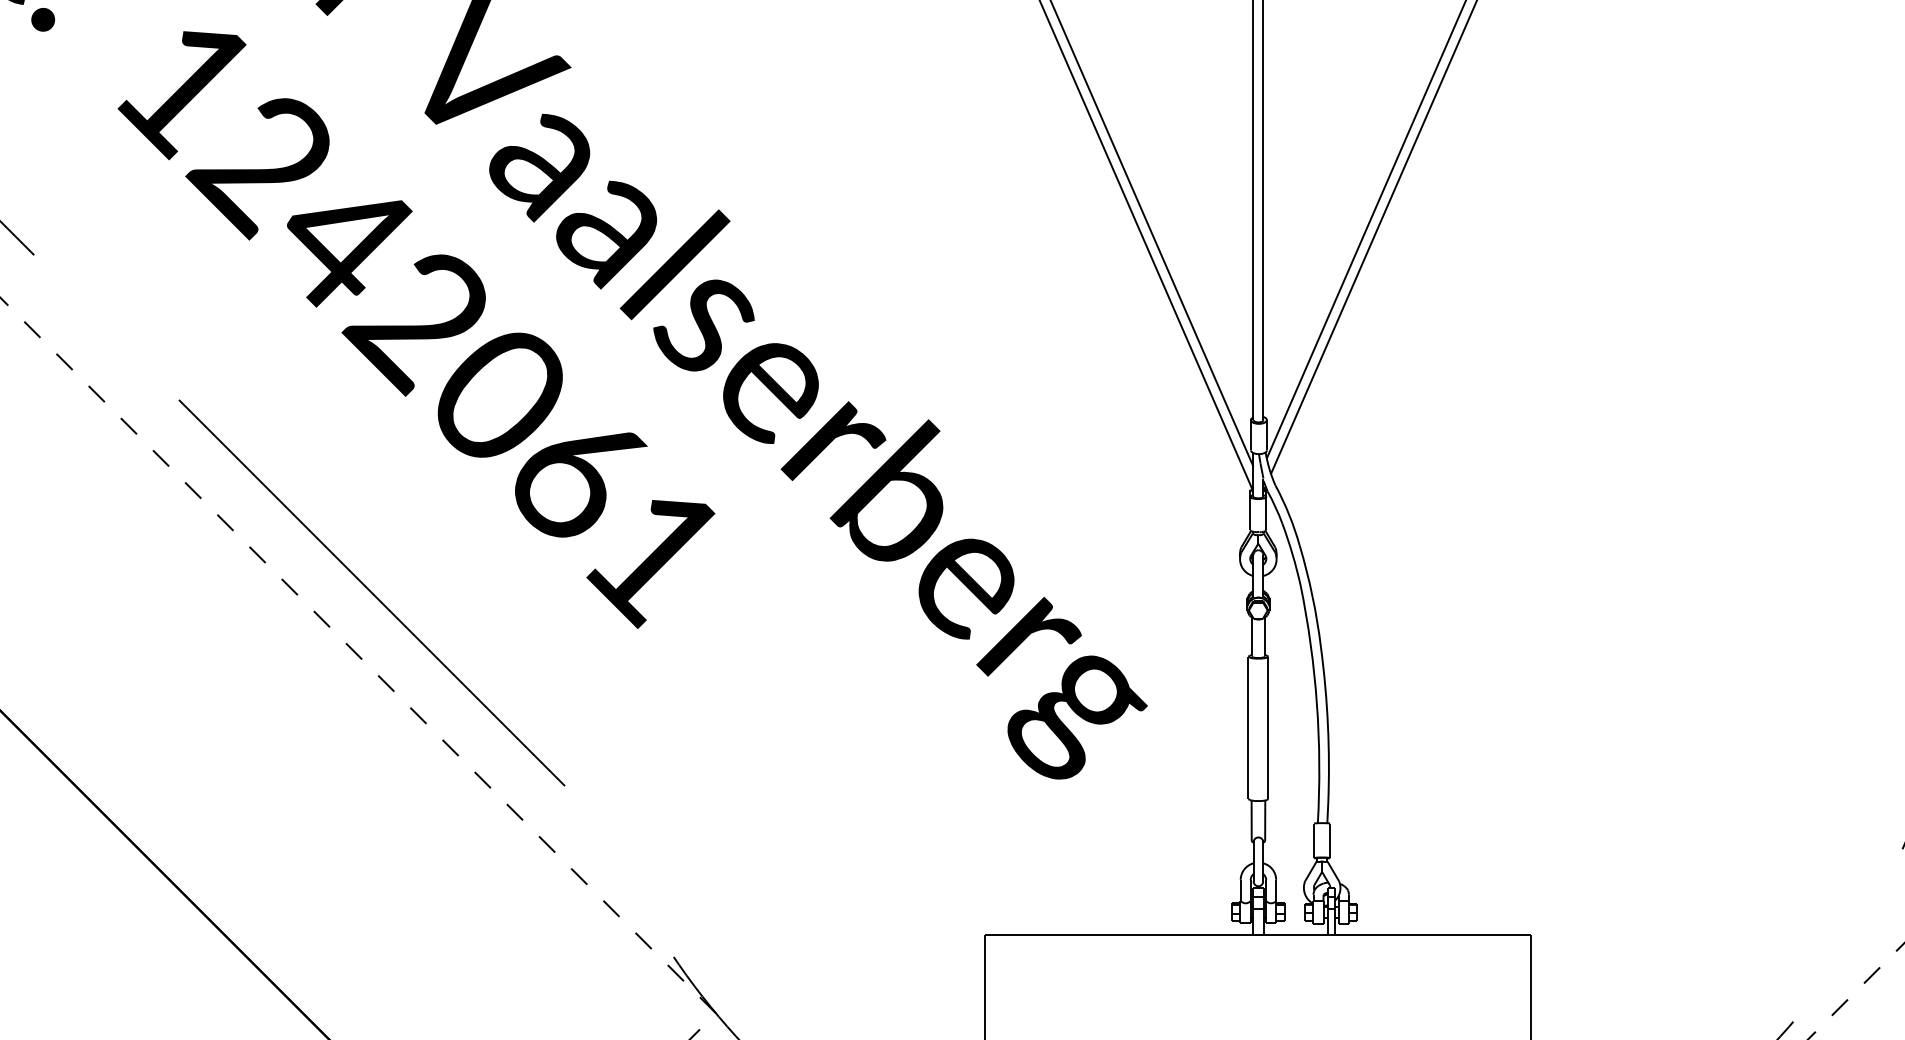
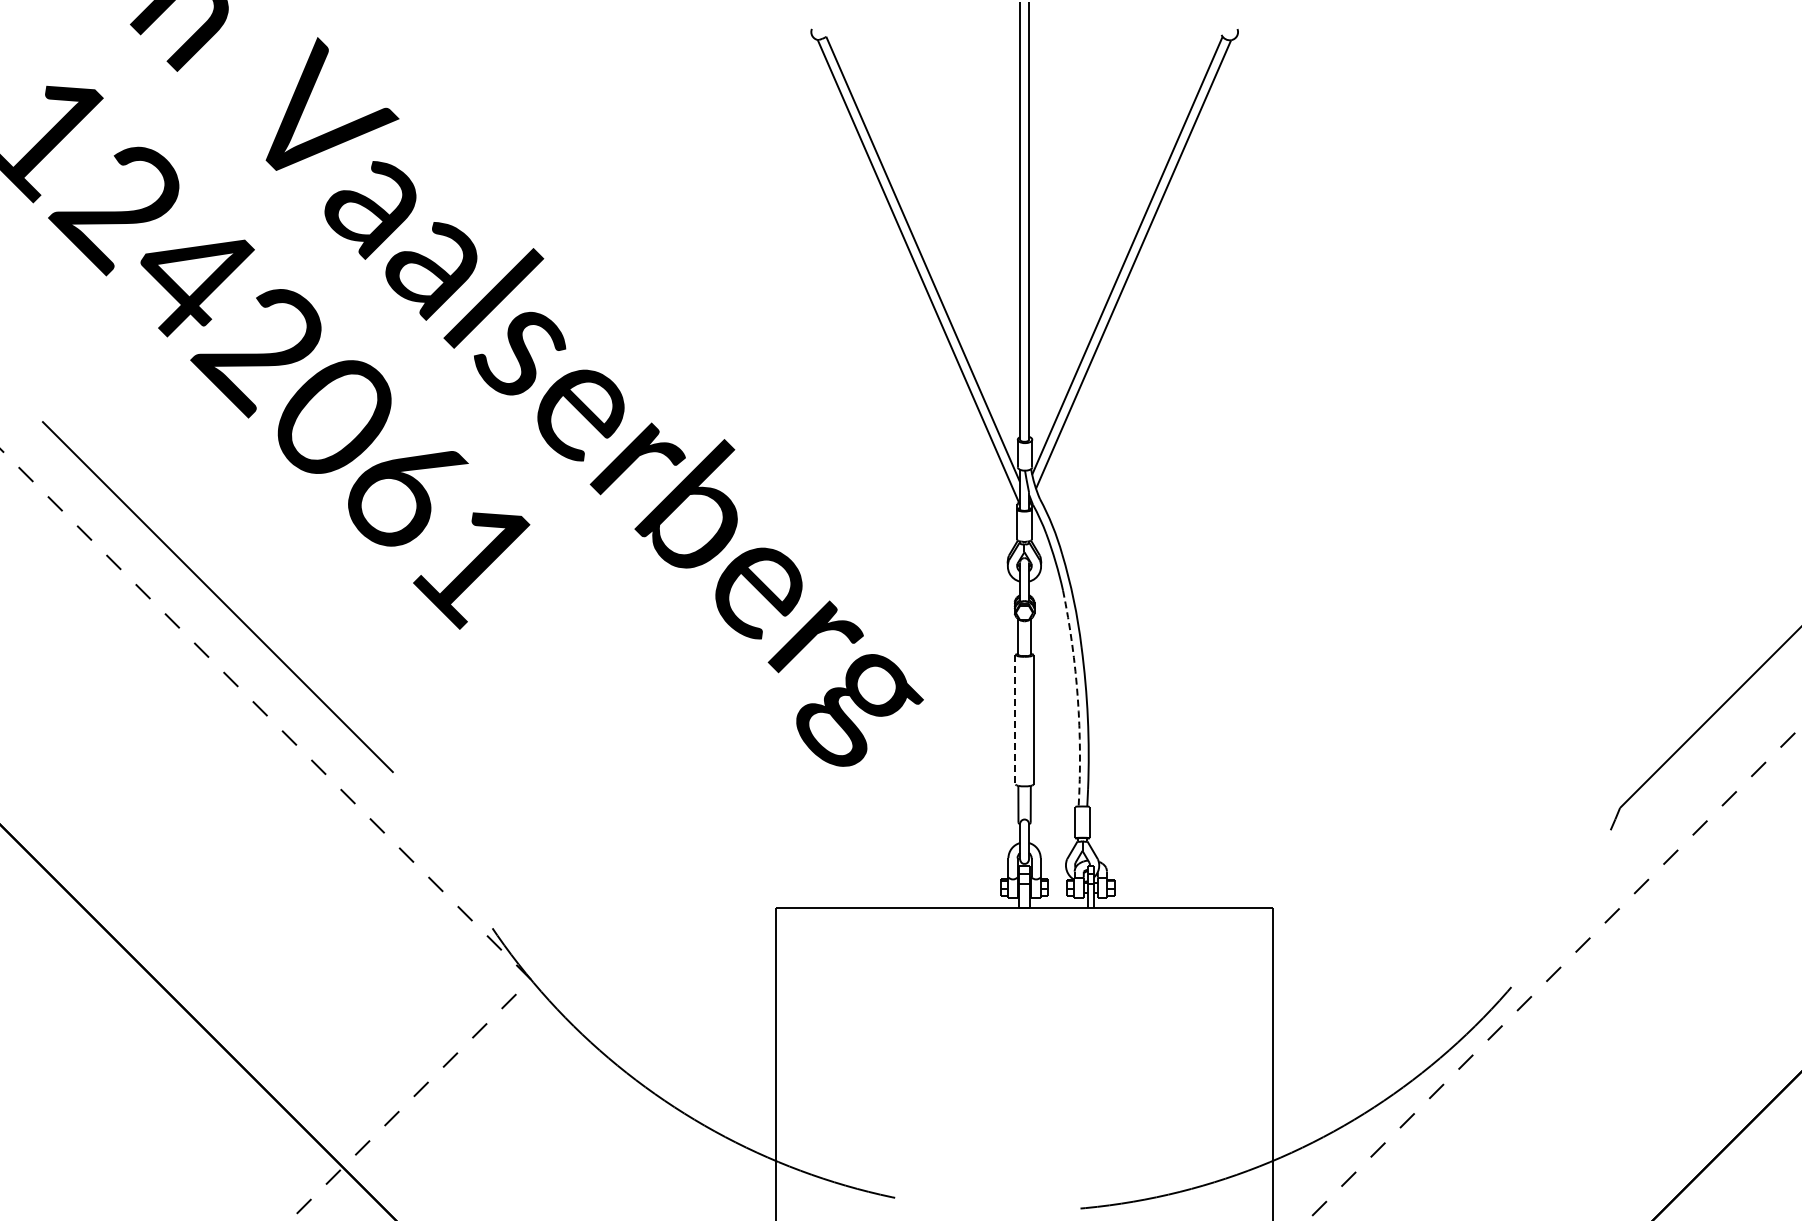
line: (1316, 704) -> (1077, 698), solid -> dashed
line: (1248, 727) -> (1015, 719), solid -> dashed

